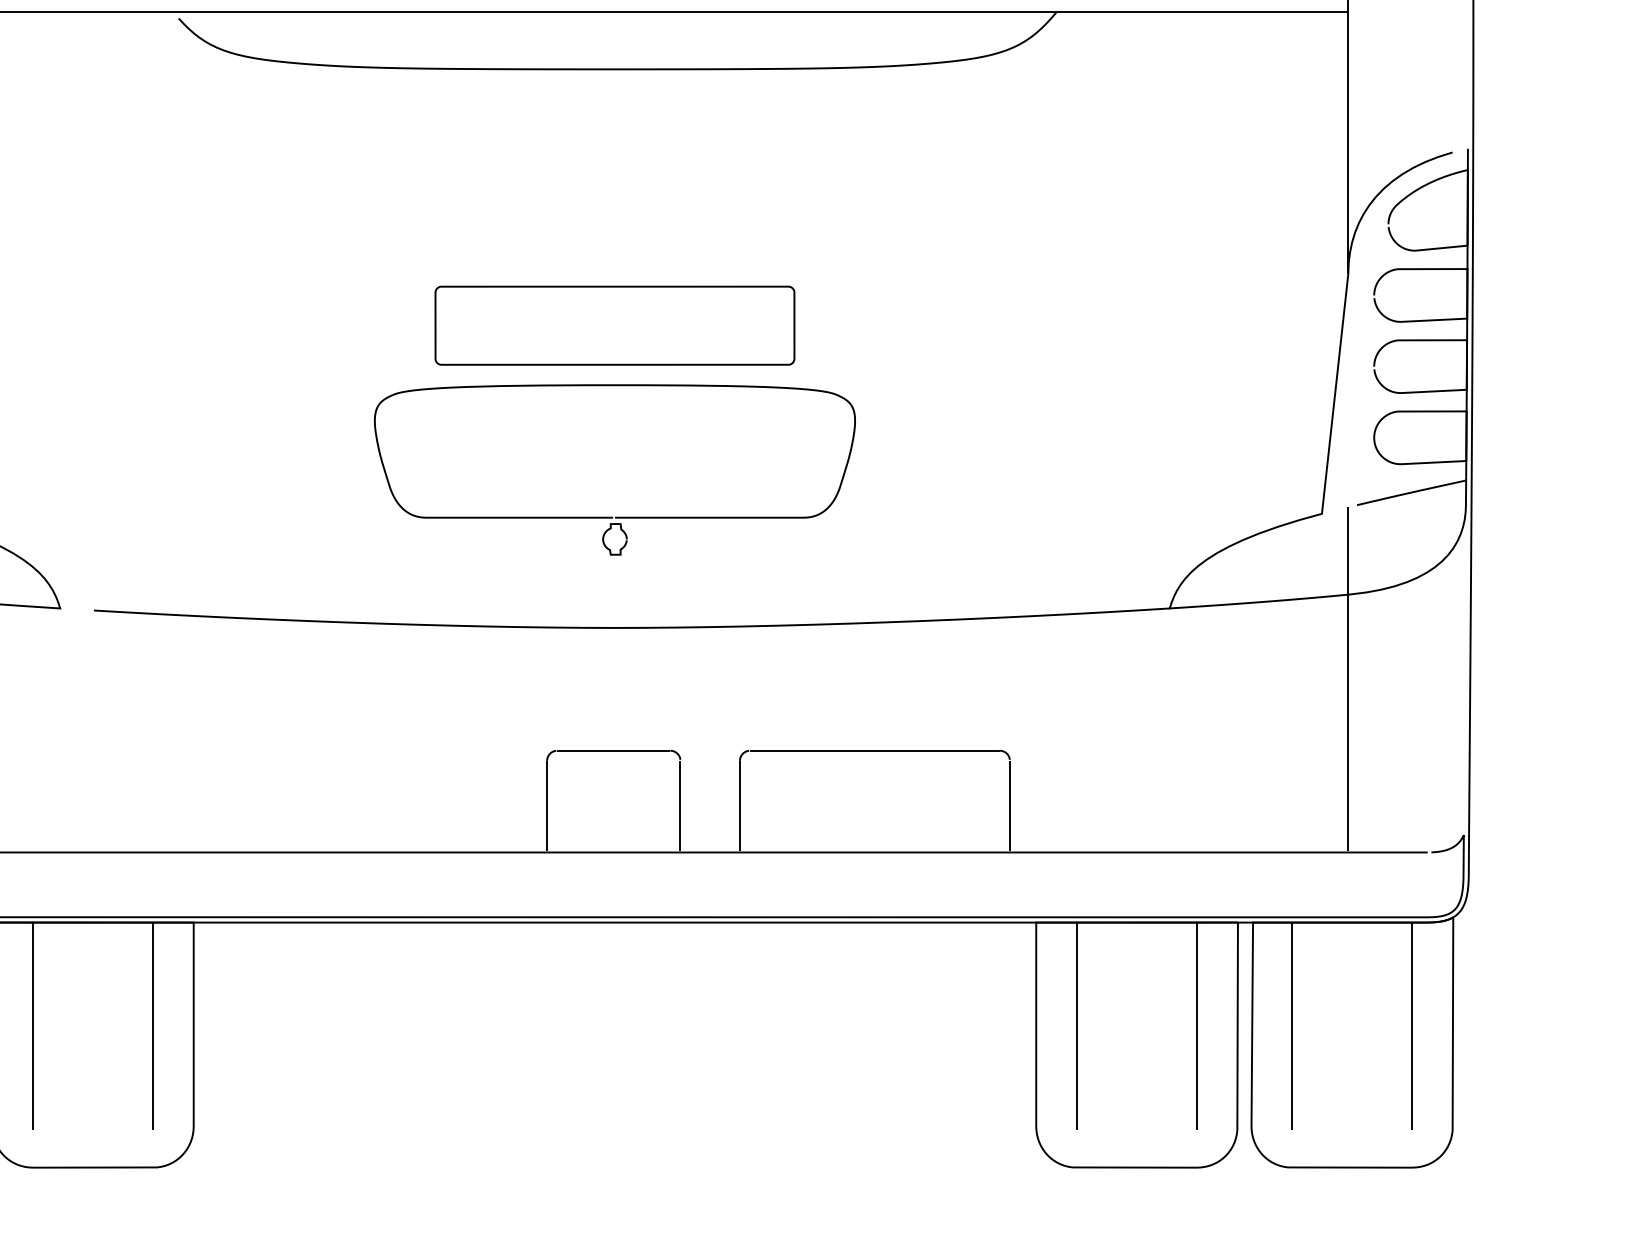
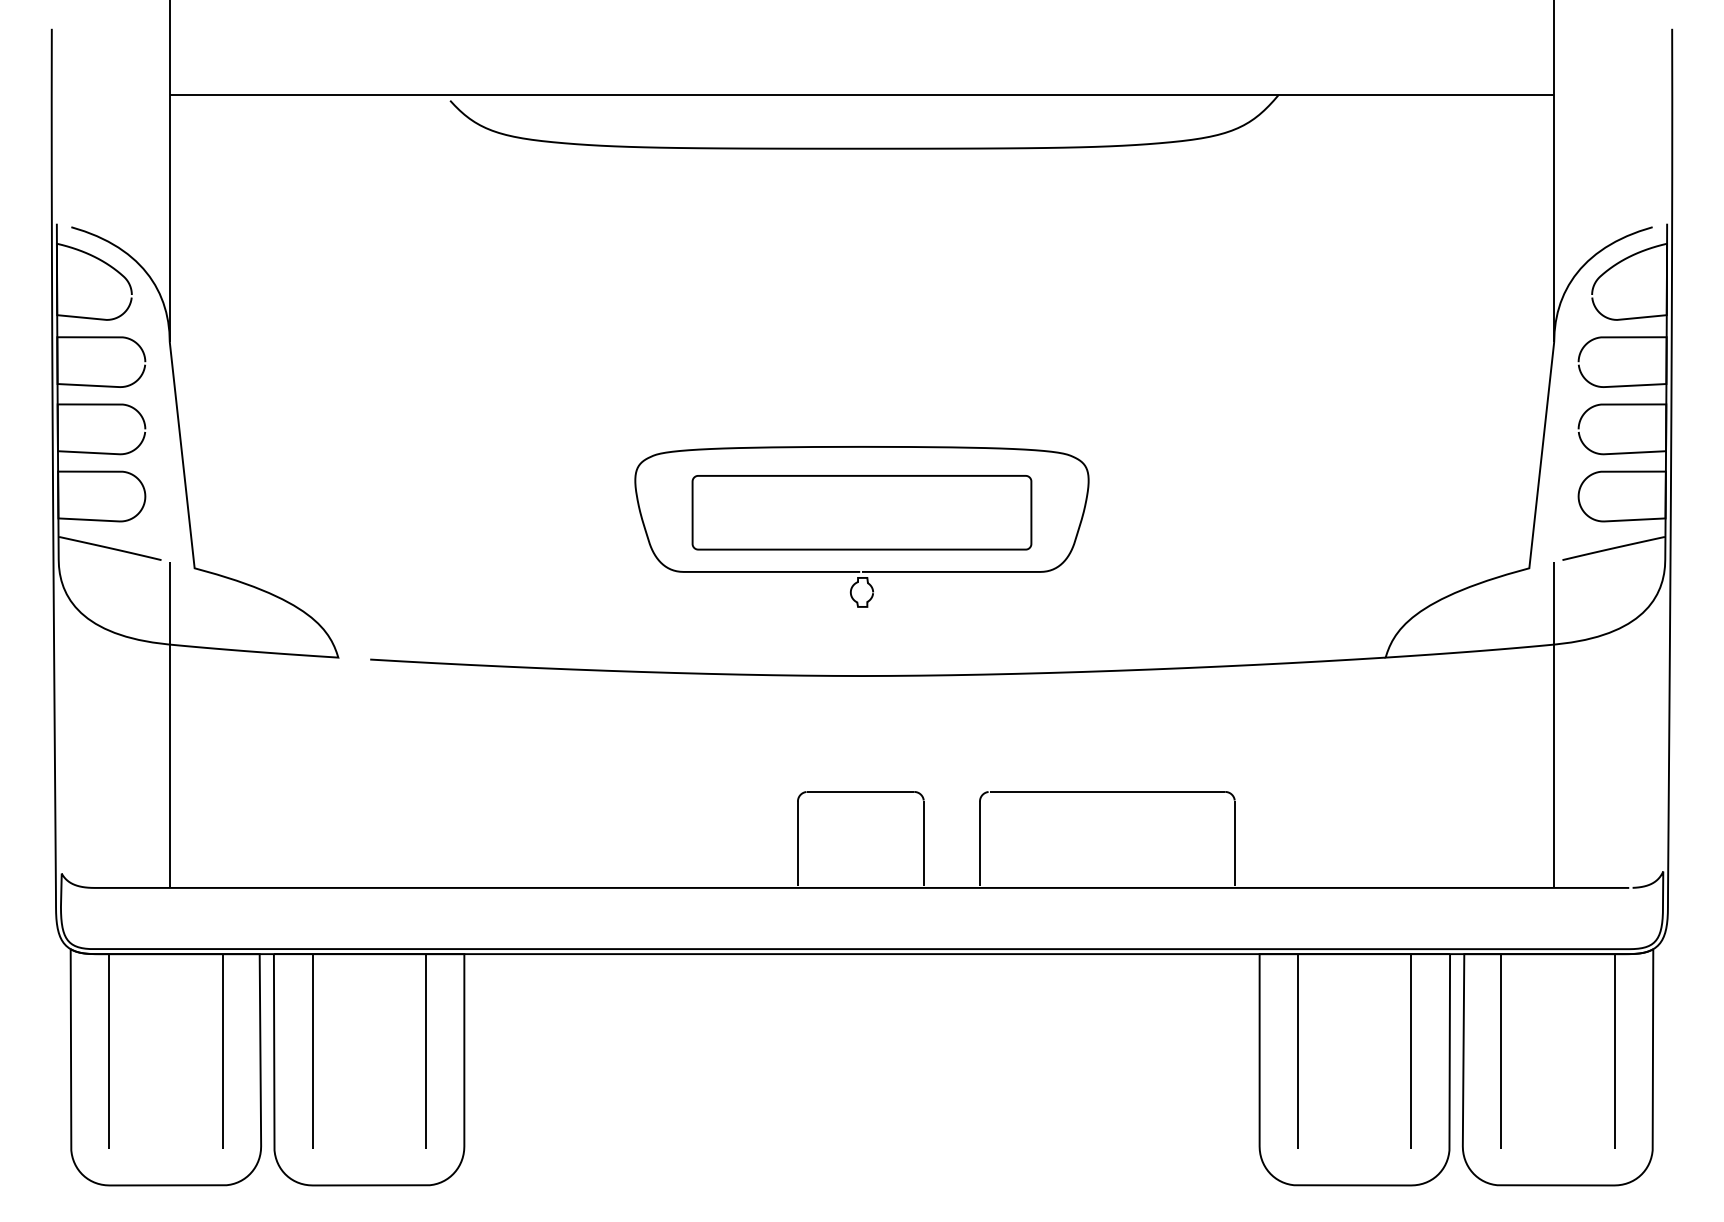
part: (614, 325) -> (861, 512), moved

